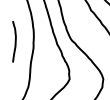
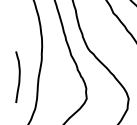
curve: (14, 41) -> (18, 76), moved

